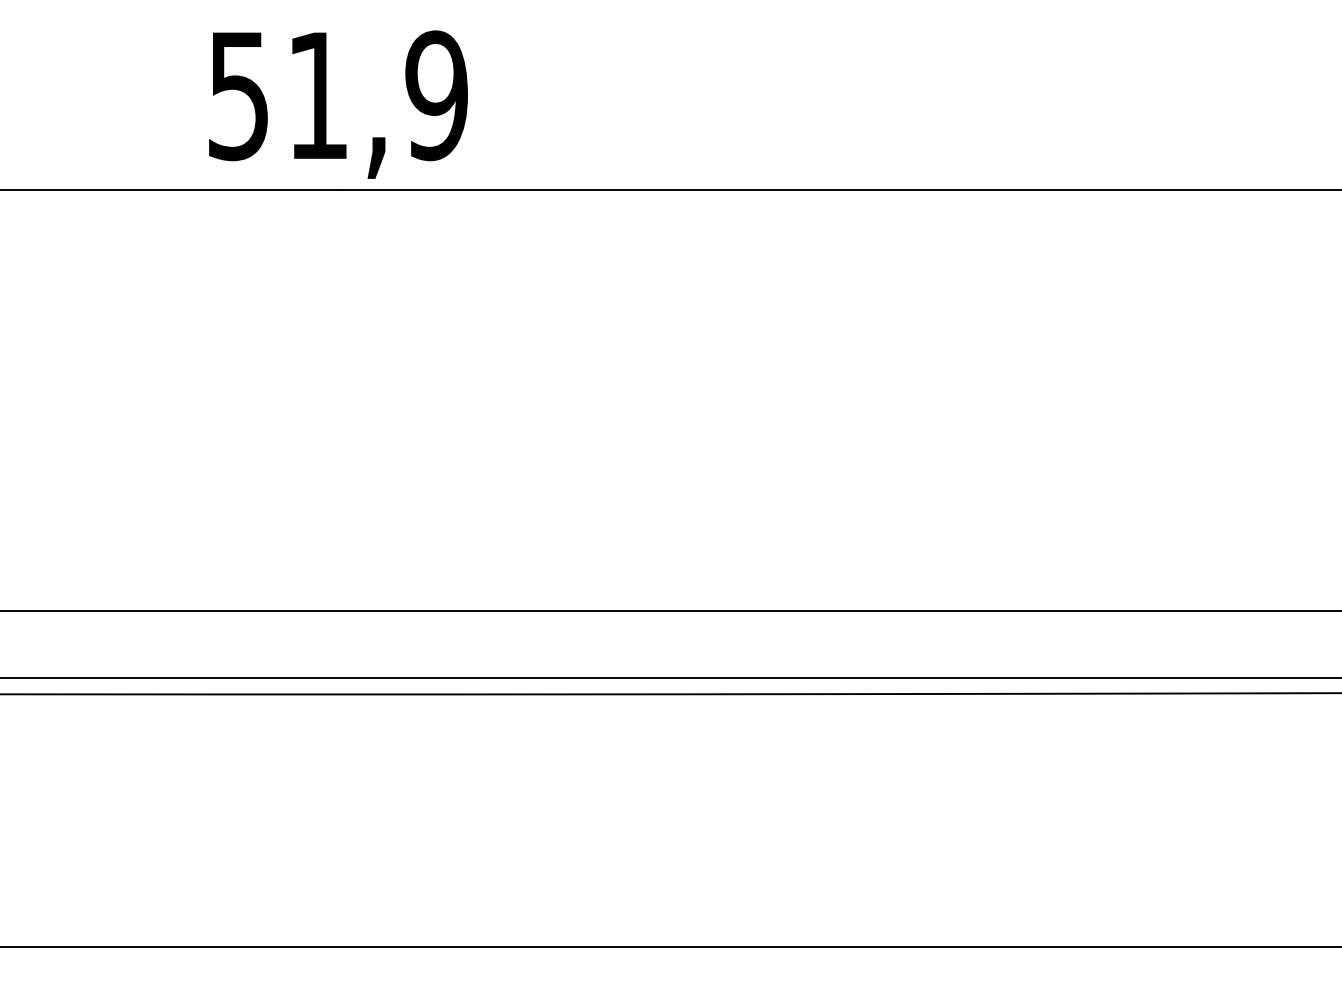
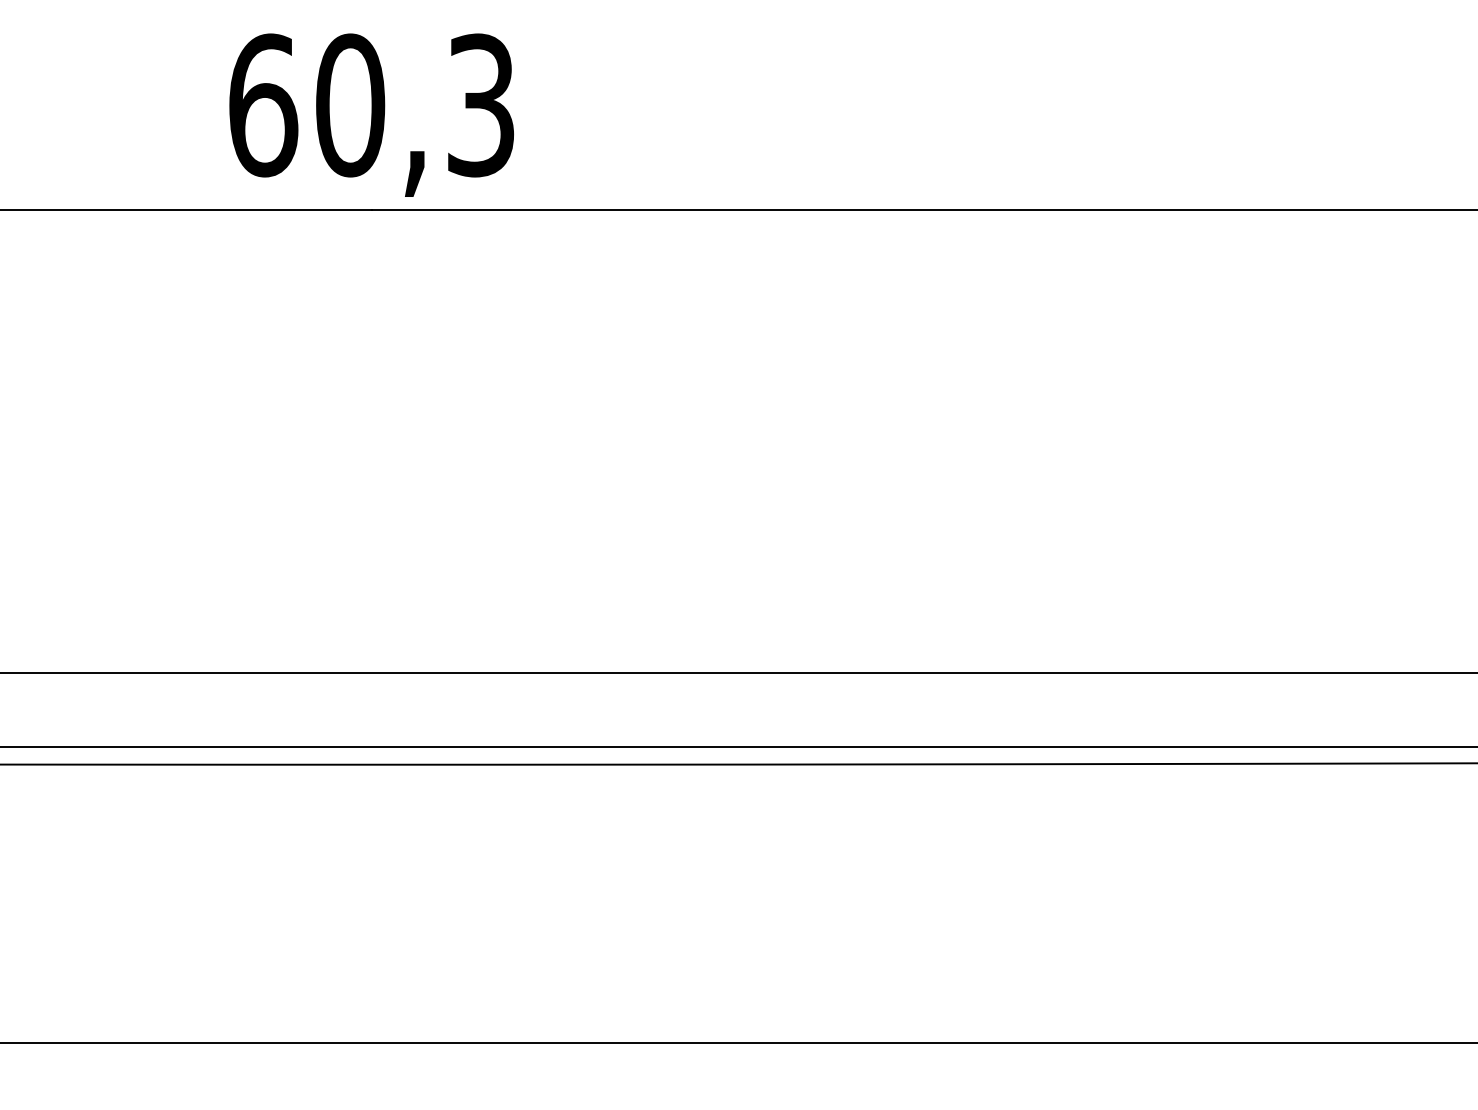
text: (338, 95) -> (372, 105), 51,9 -> 60,3

